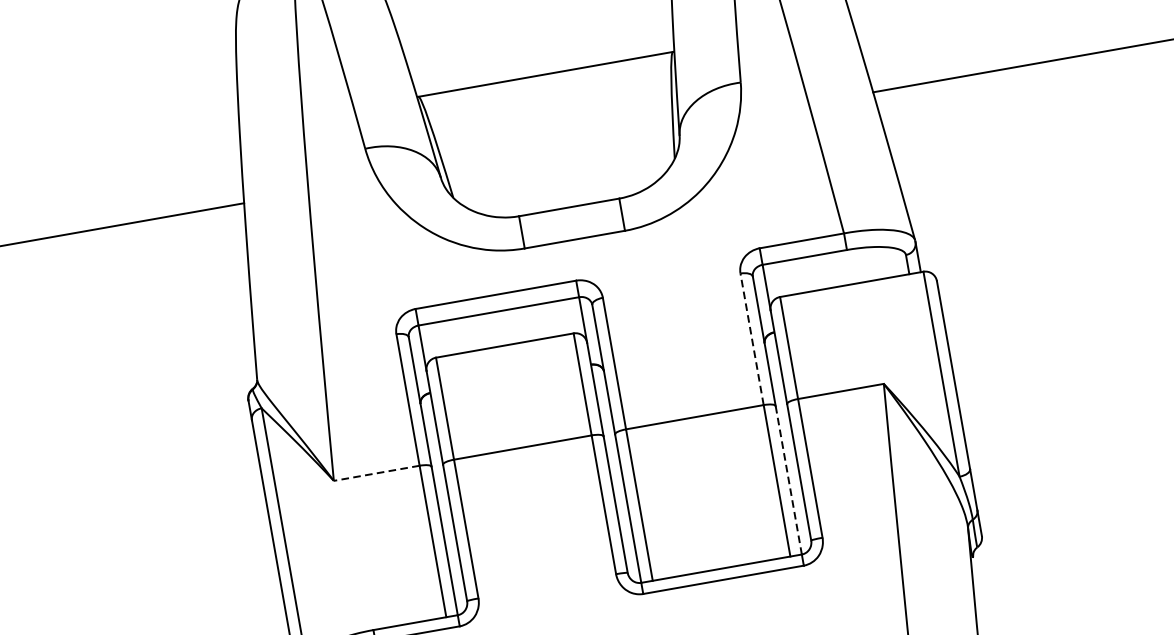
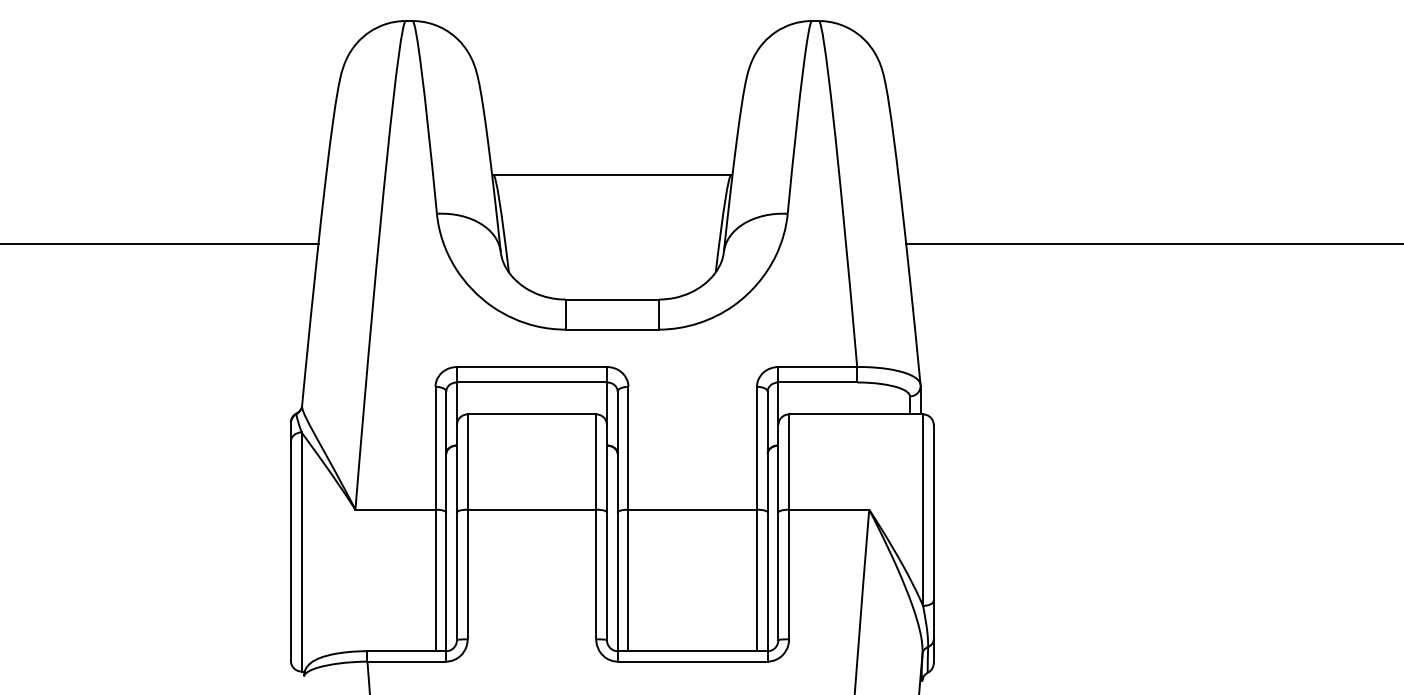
line: (751, 338) -> (756, 447), dashed -> solid
line: (375, 473) -> (394, 509), dashed -> solid
line: (788, 481) -> (767, 582), dashed -> solid

